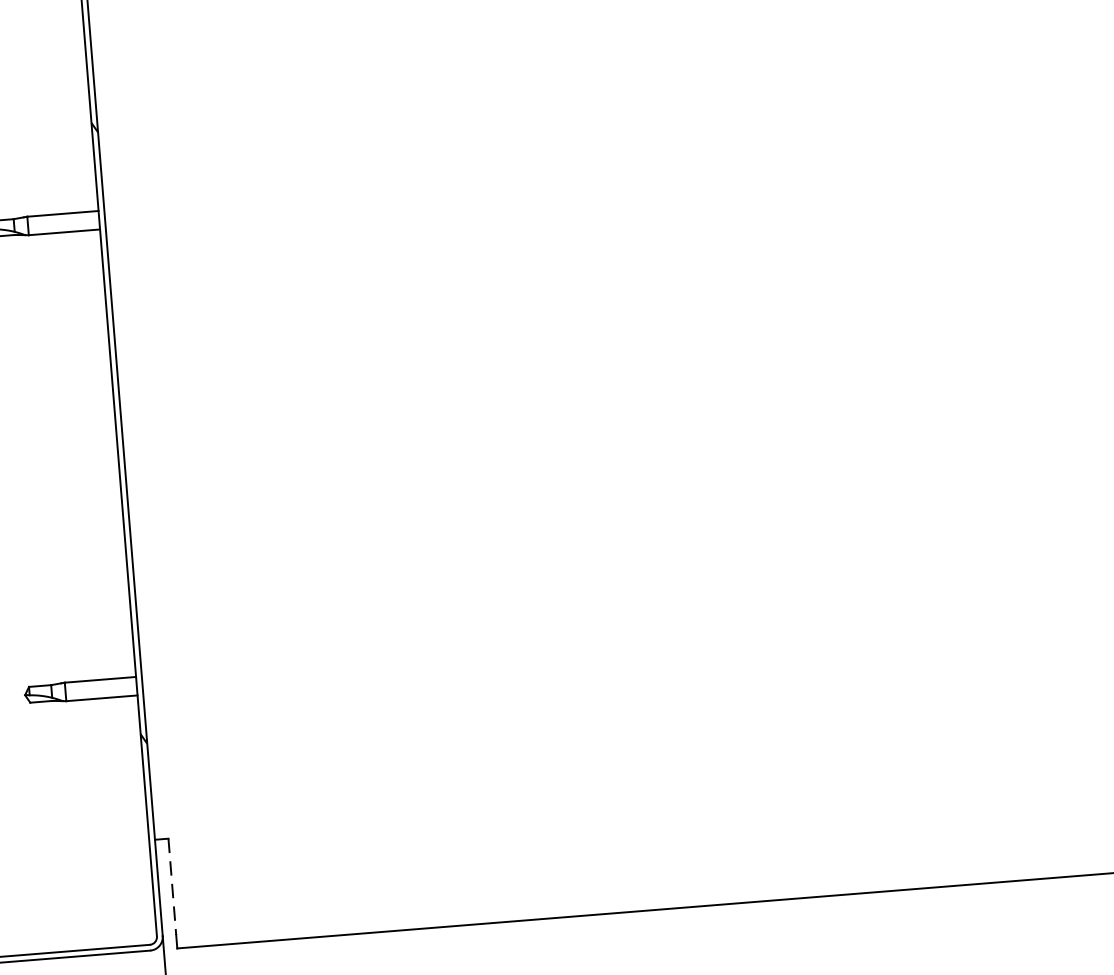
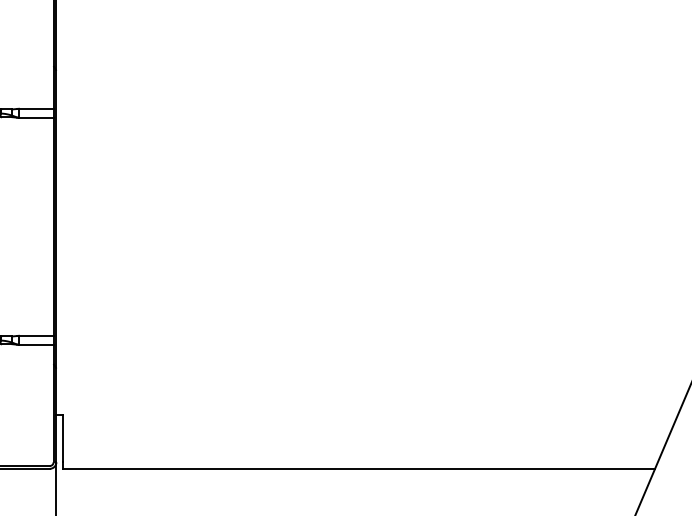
line: (171, 888) -> (62, 439), dashed -> solid

